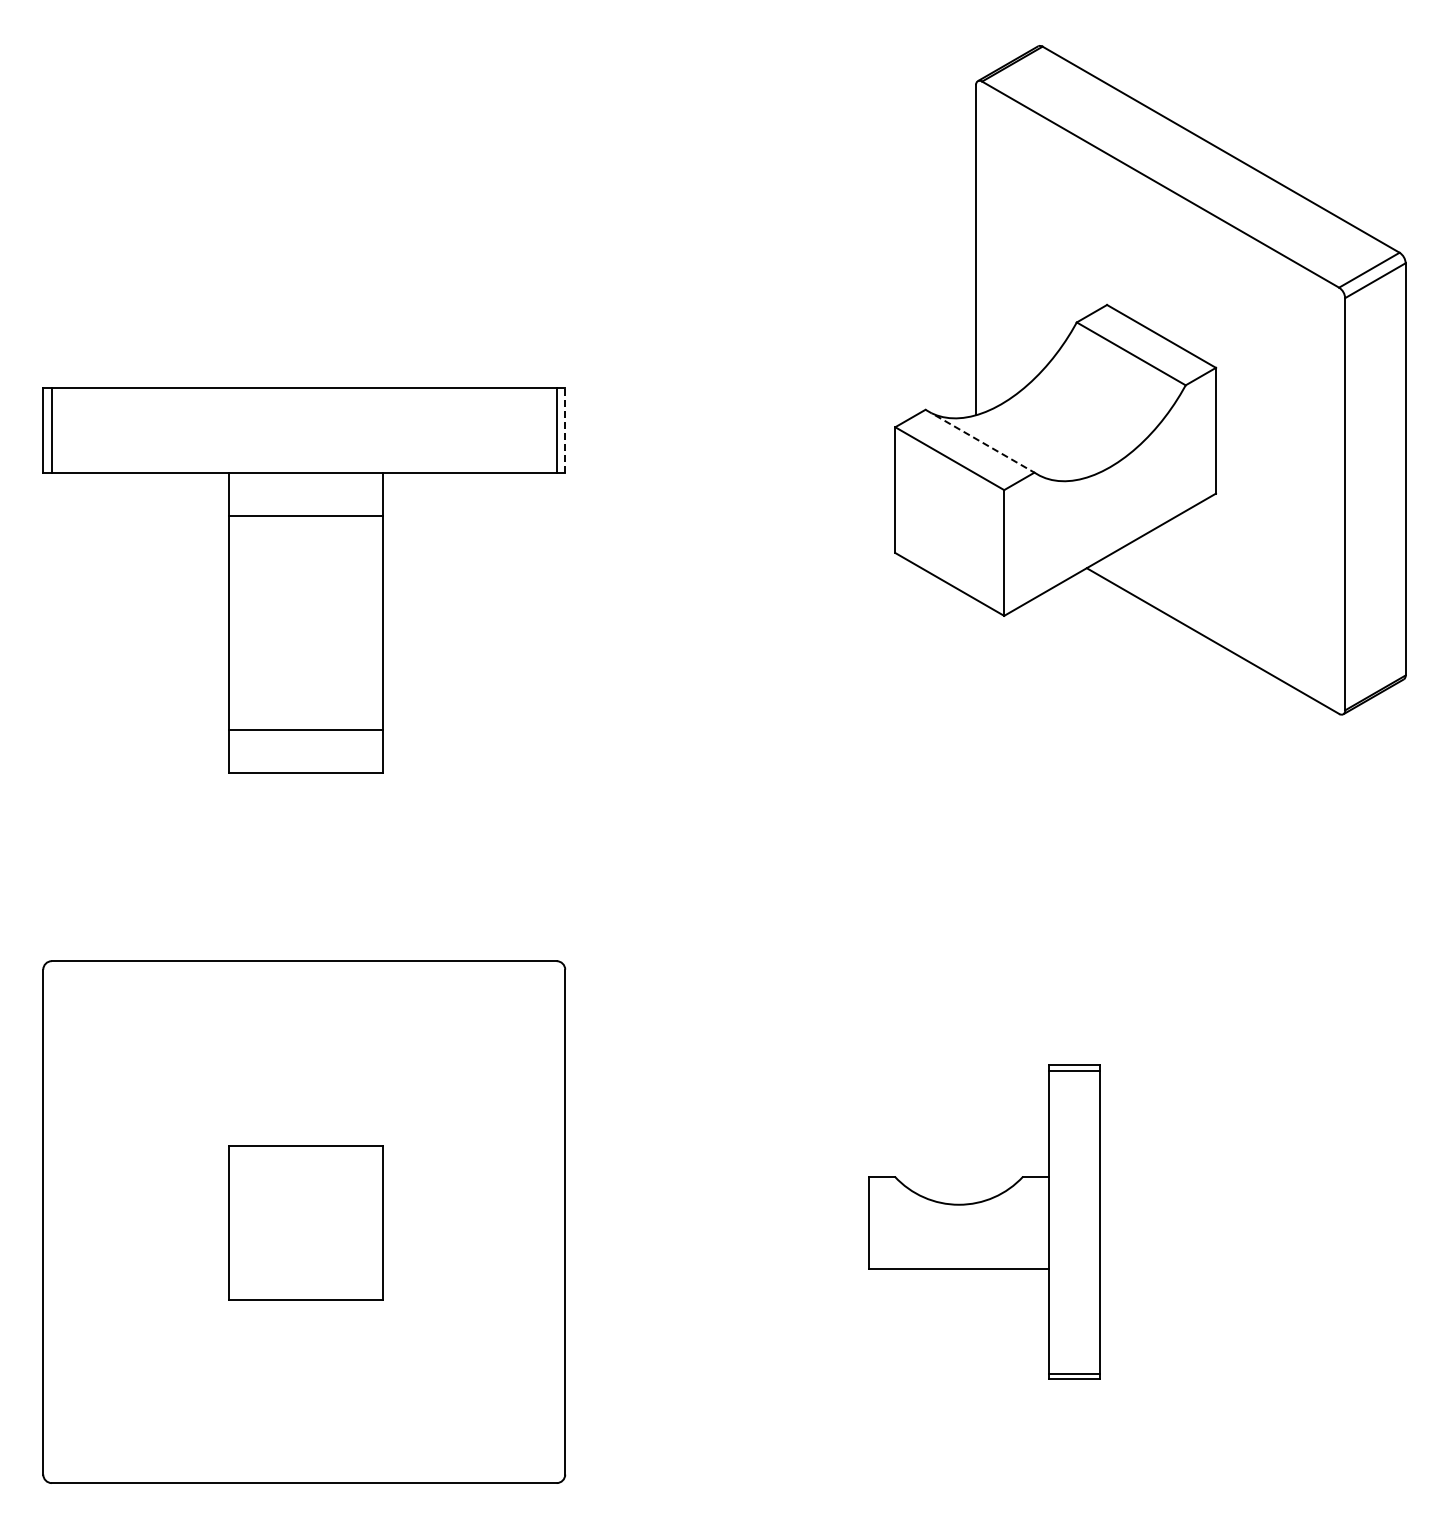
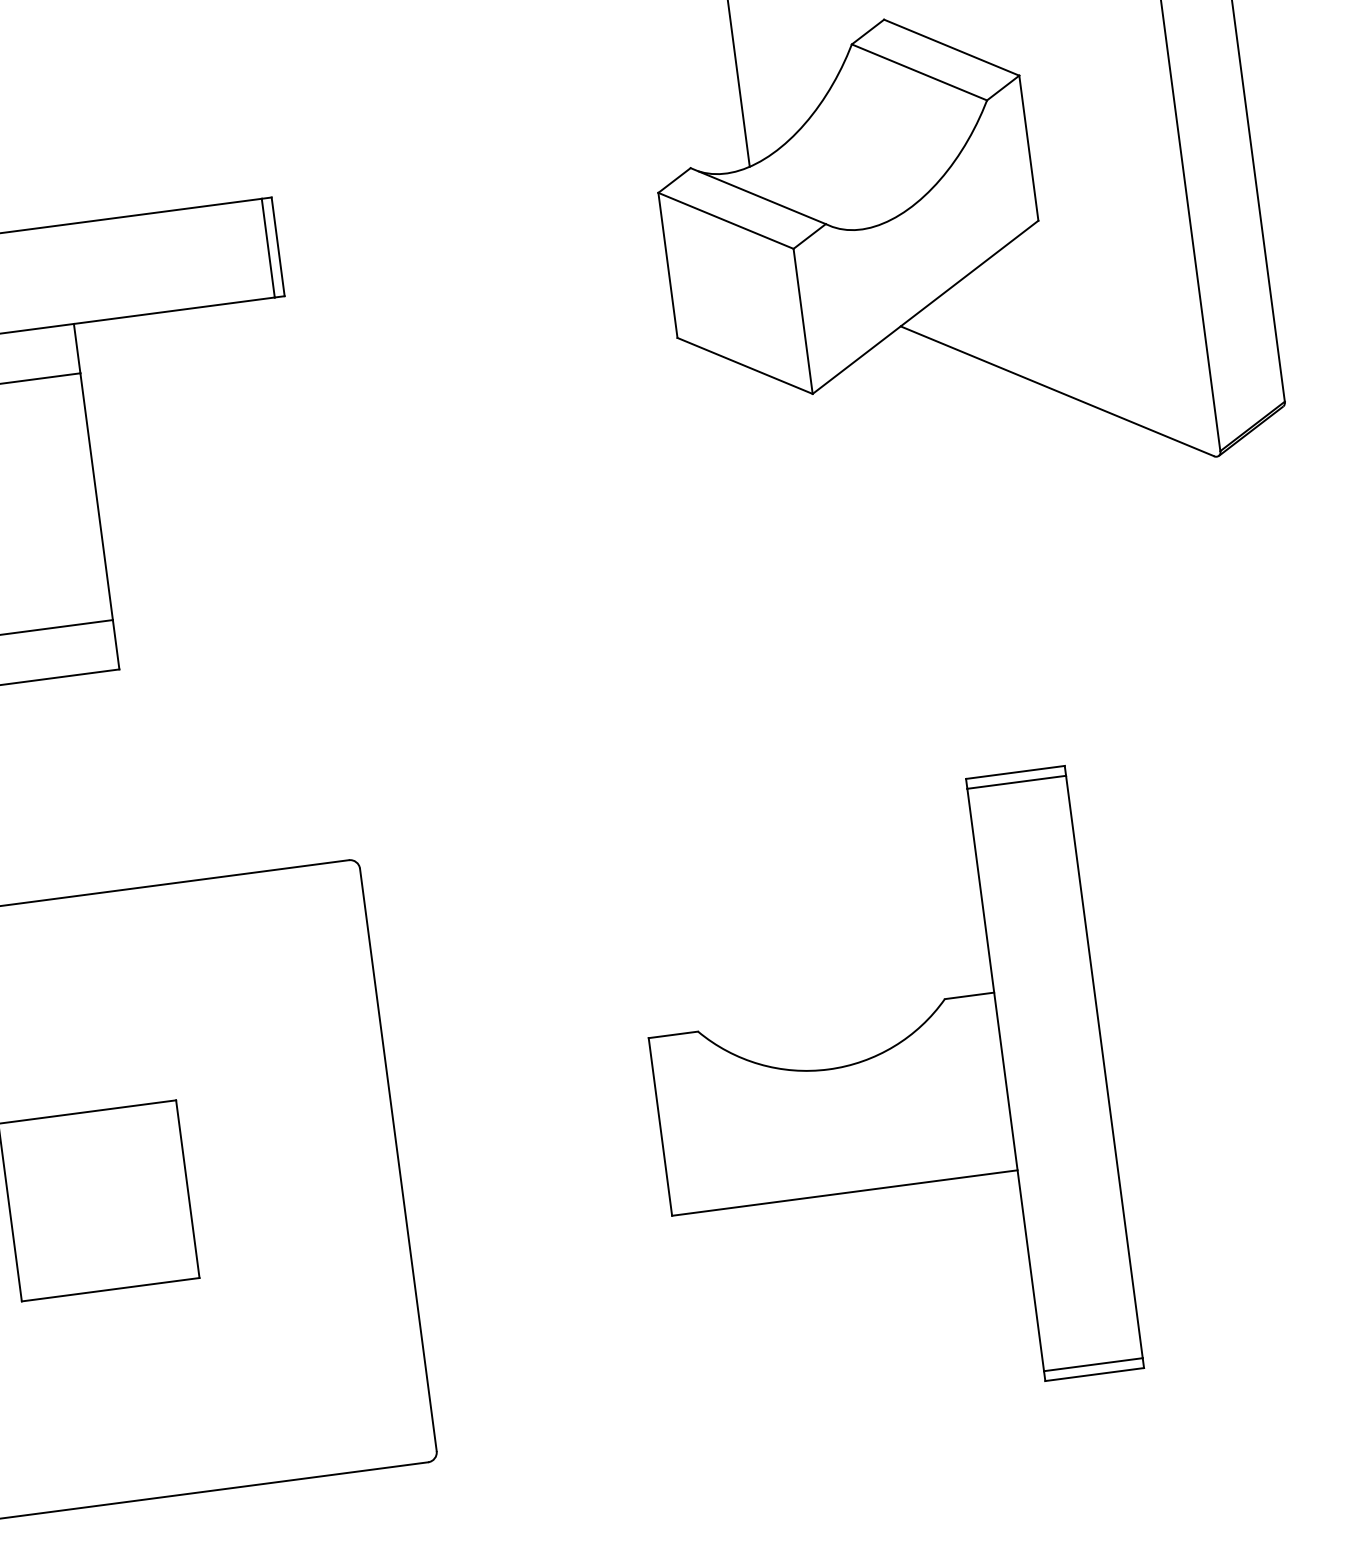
line: (565, 430) -> (278, 246), dashed -> solid
line: (980, 441) -> (758, 196), dashed -> solid
part: (984, 1221) -> (881, 1095), size x1.67

